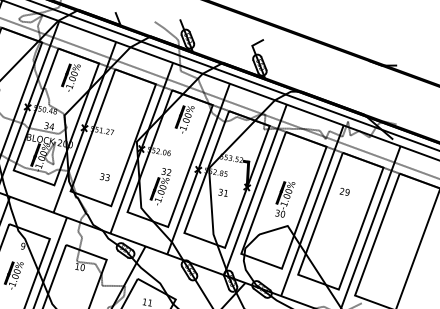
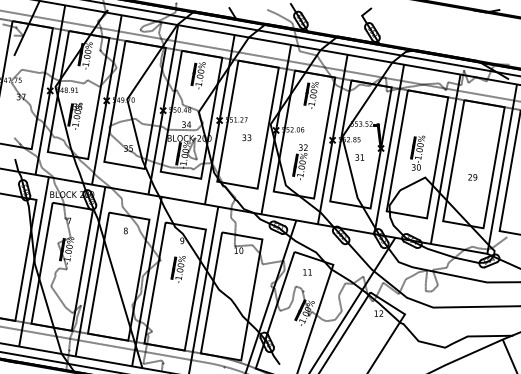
text: (104, 176) -> (246, 137), moved
text: (344, 192) -> (472, 177), moved

